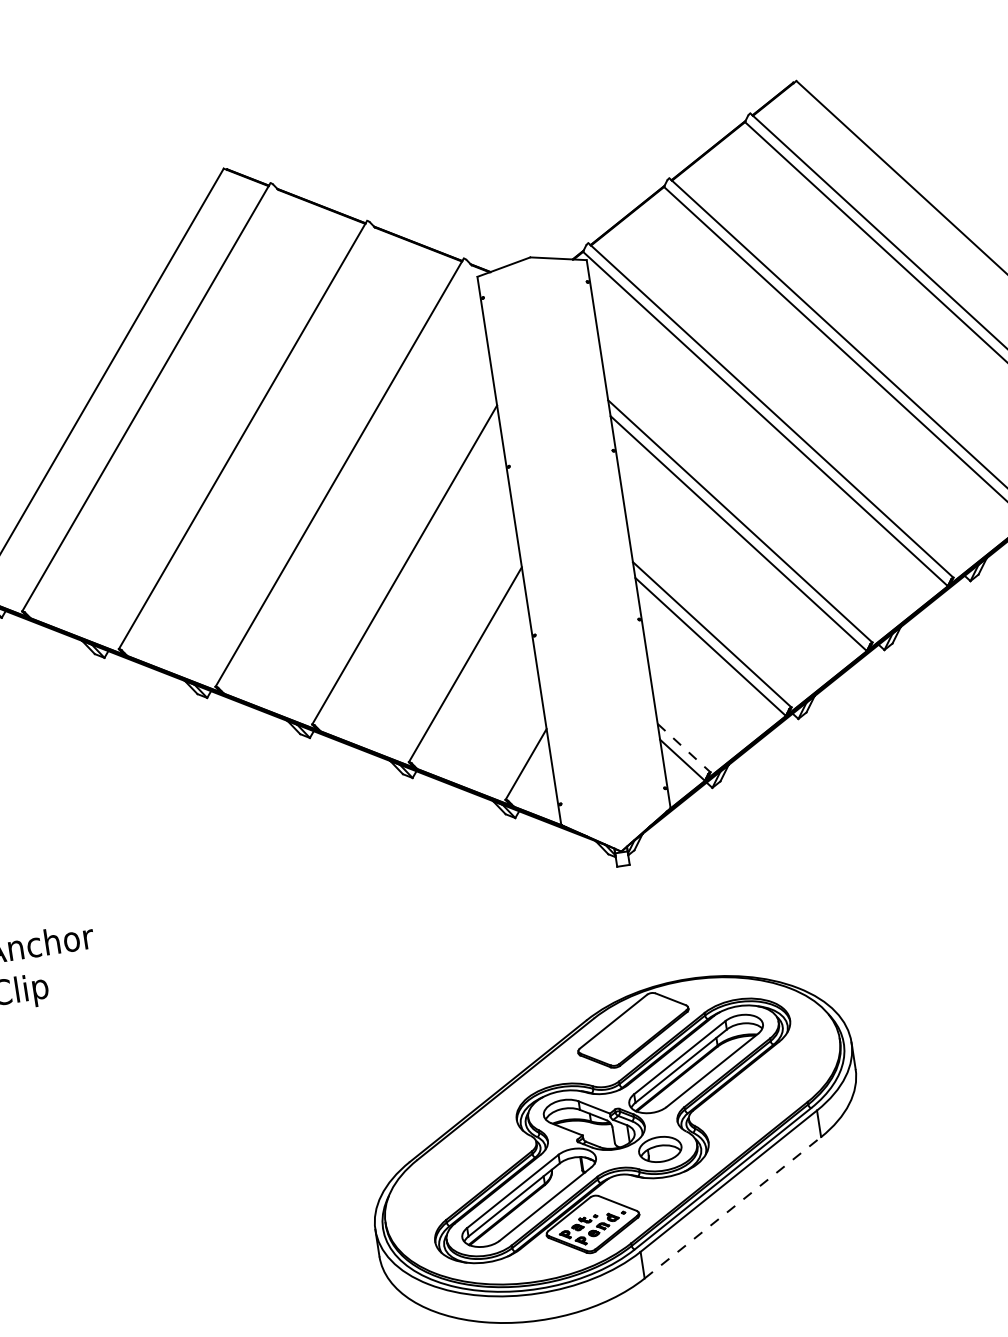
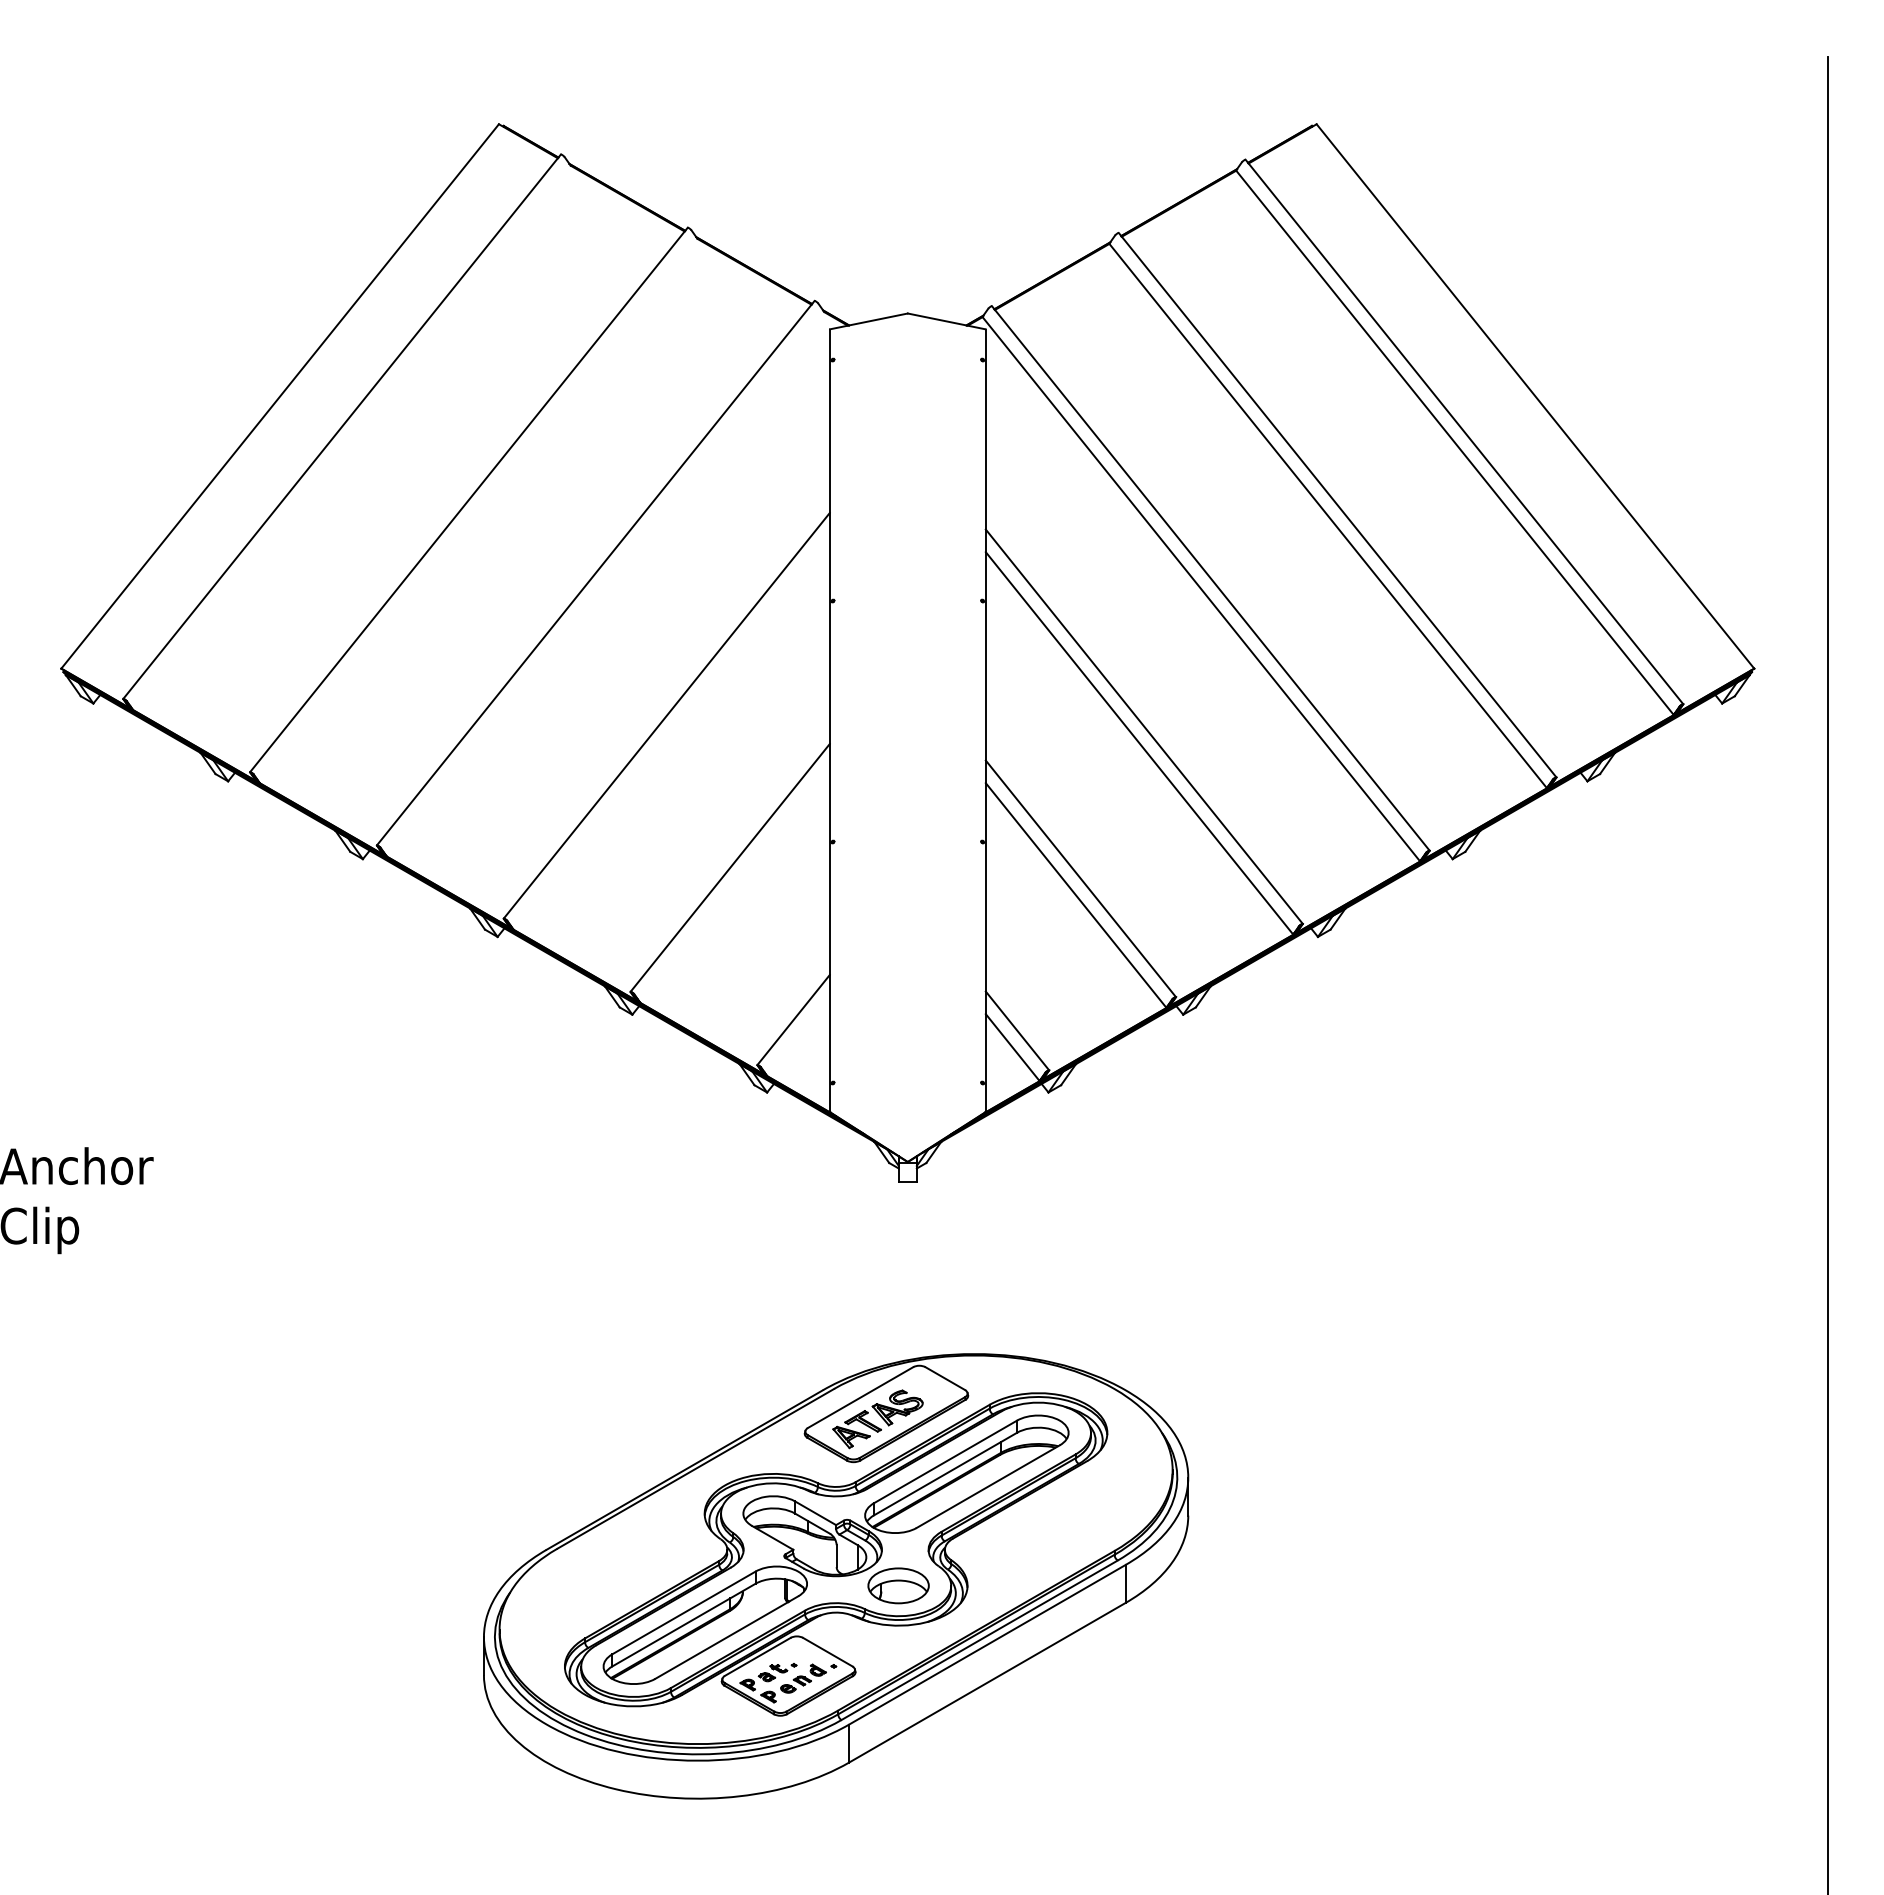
line: (684, 748) -> (1017, 1031), dashed -> solid
part: (627, 1035) -> (877, 1419), added
line: (732, 1207) -> (987, 1682), dashed -> solid

